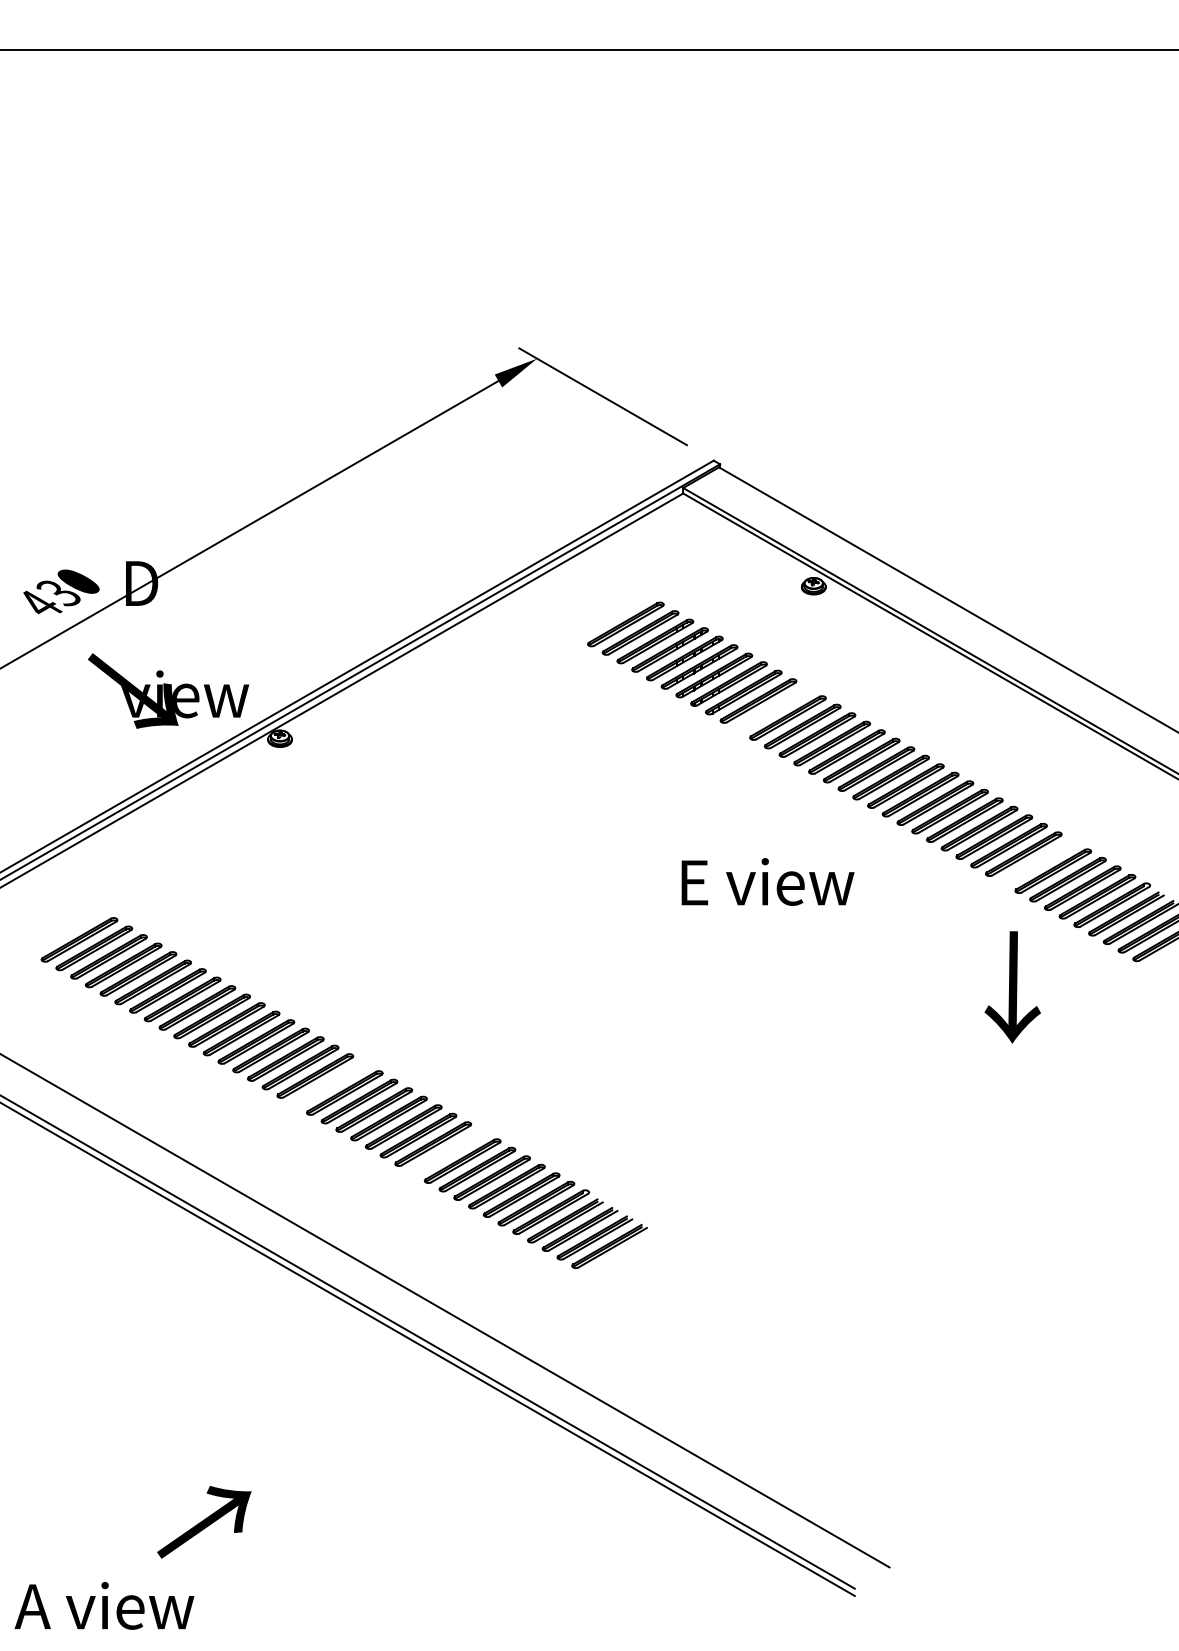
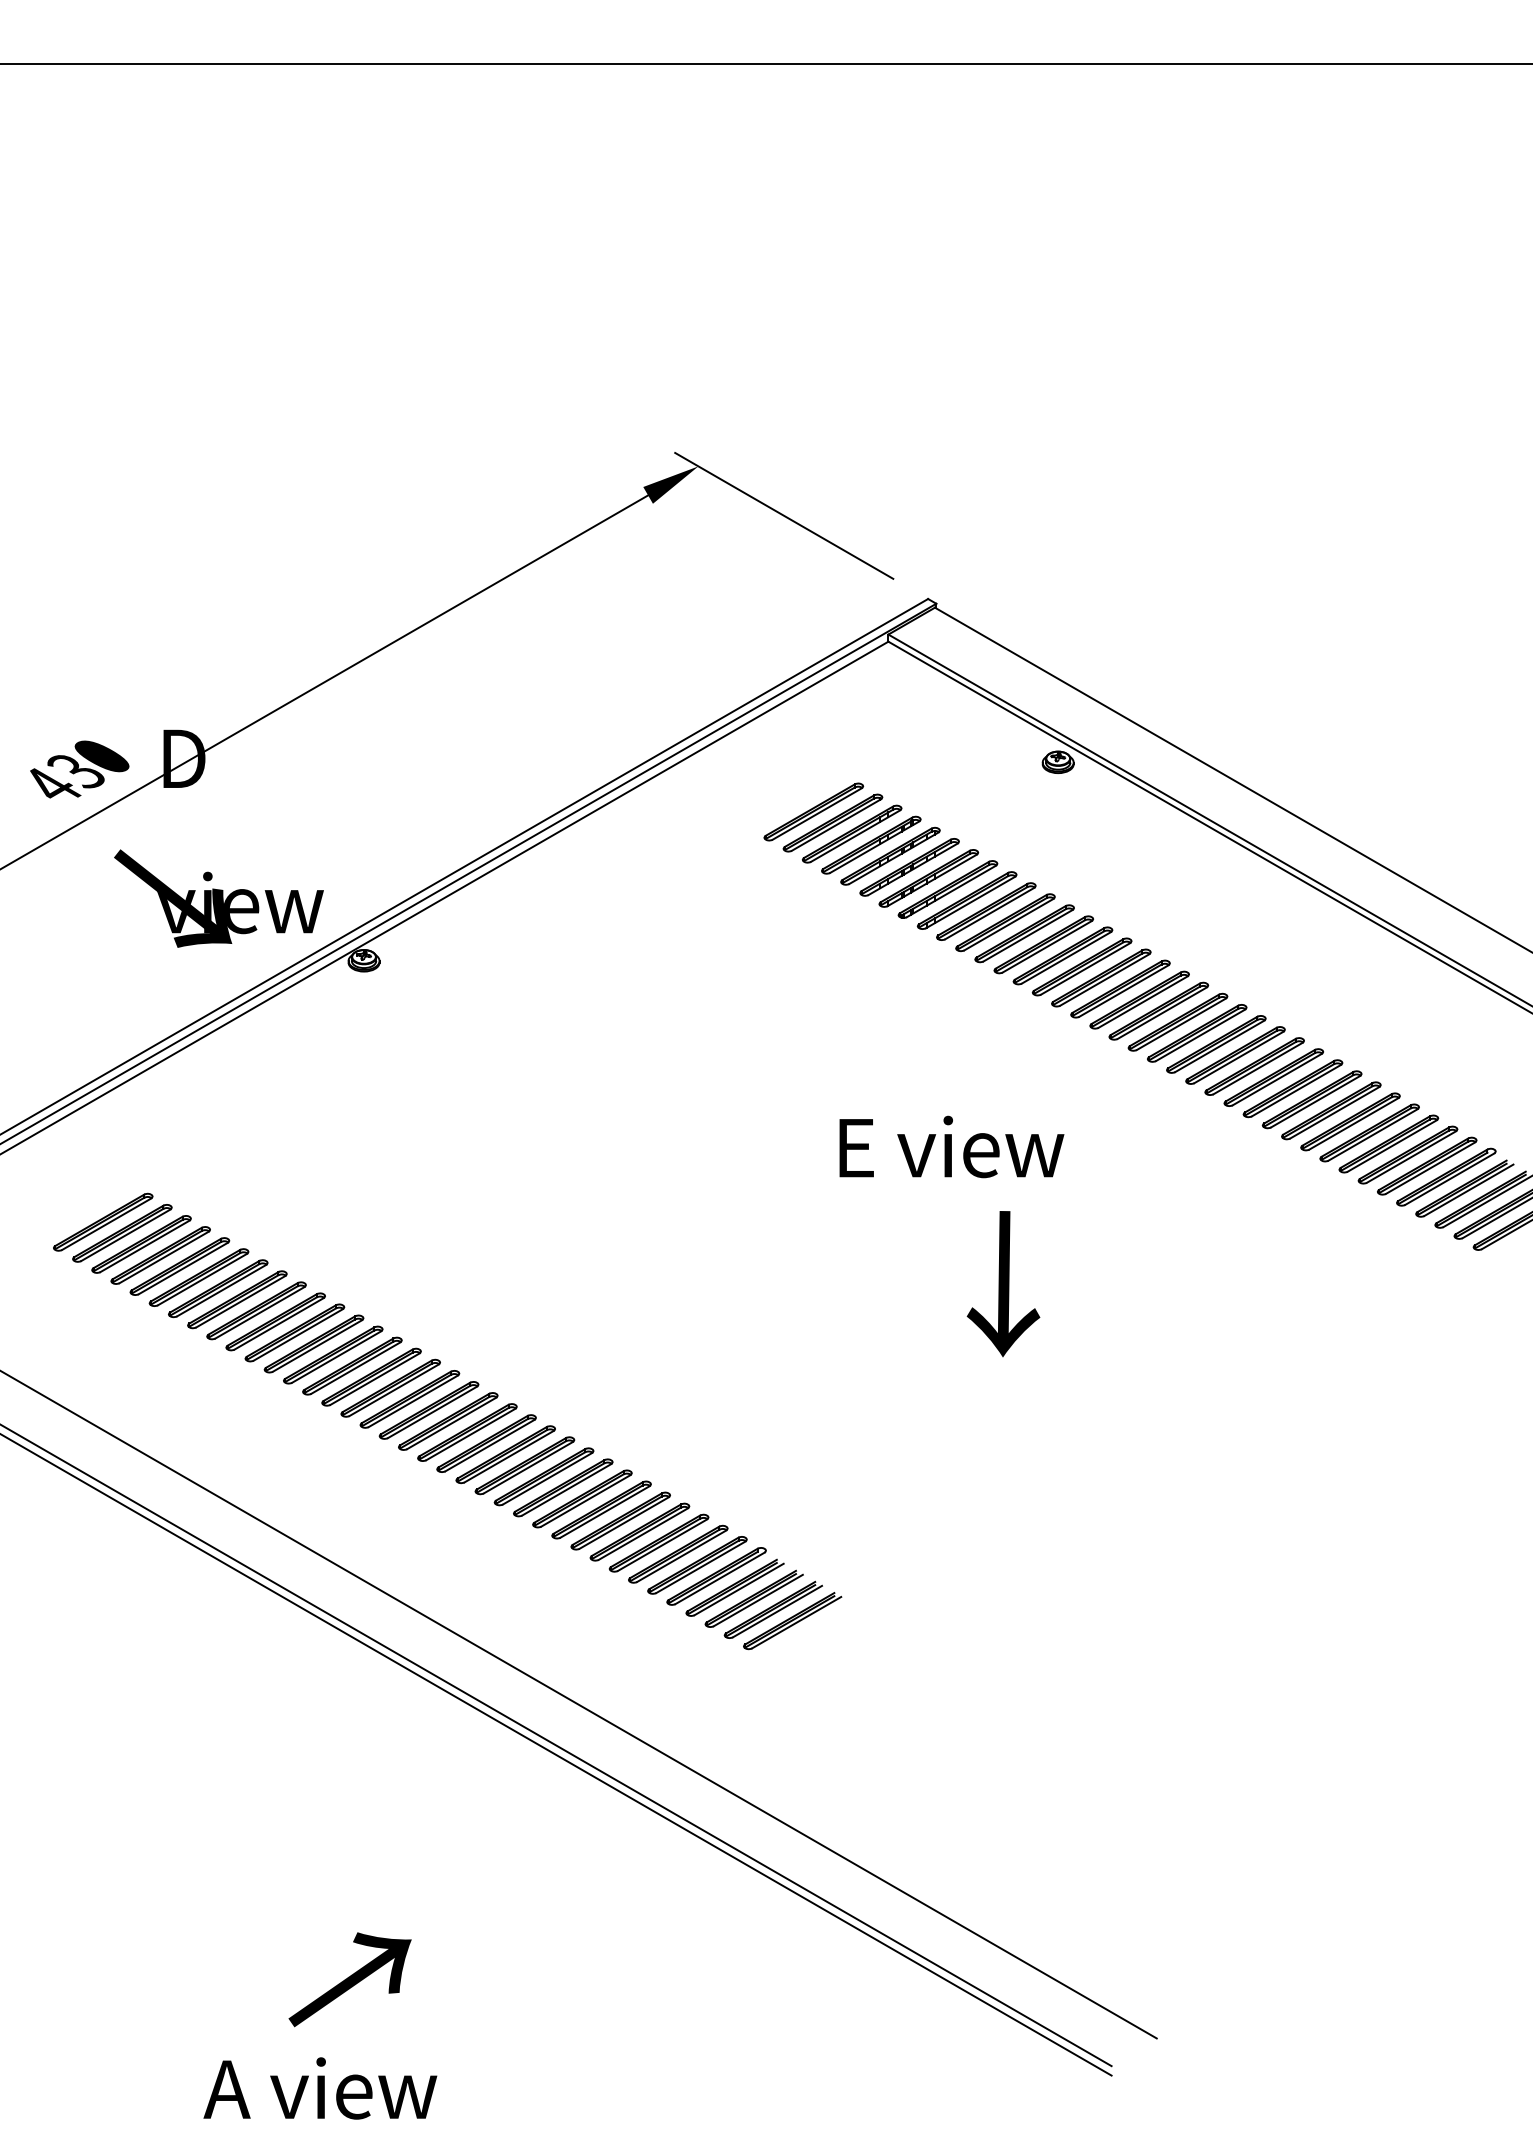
part: (773, 709) -> (1005, 922), added
part: (1038, 862) -> (1350, 1121), added
text: (767, 881) -> (951, 1146), moved
text: (1012, 987) -> (1003, 1284), moved
part: (329, 1084) -> (428, 1410), added
part: (447, 1152) -> (581, 1498), added
text: (204, 1522) -> (350, 1980), moved
text: (104, 1605) -> (320, 2087), moved

